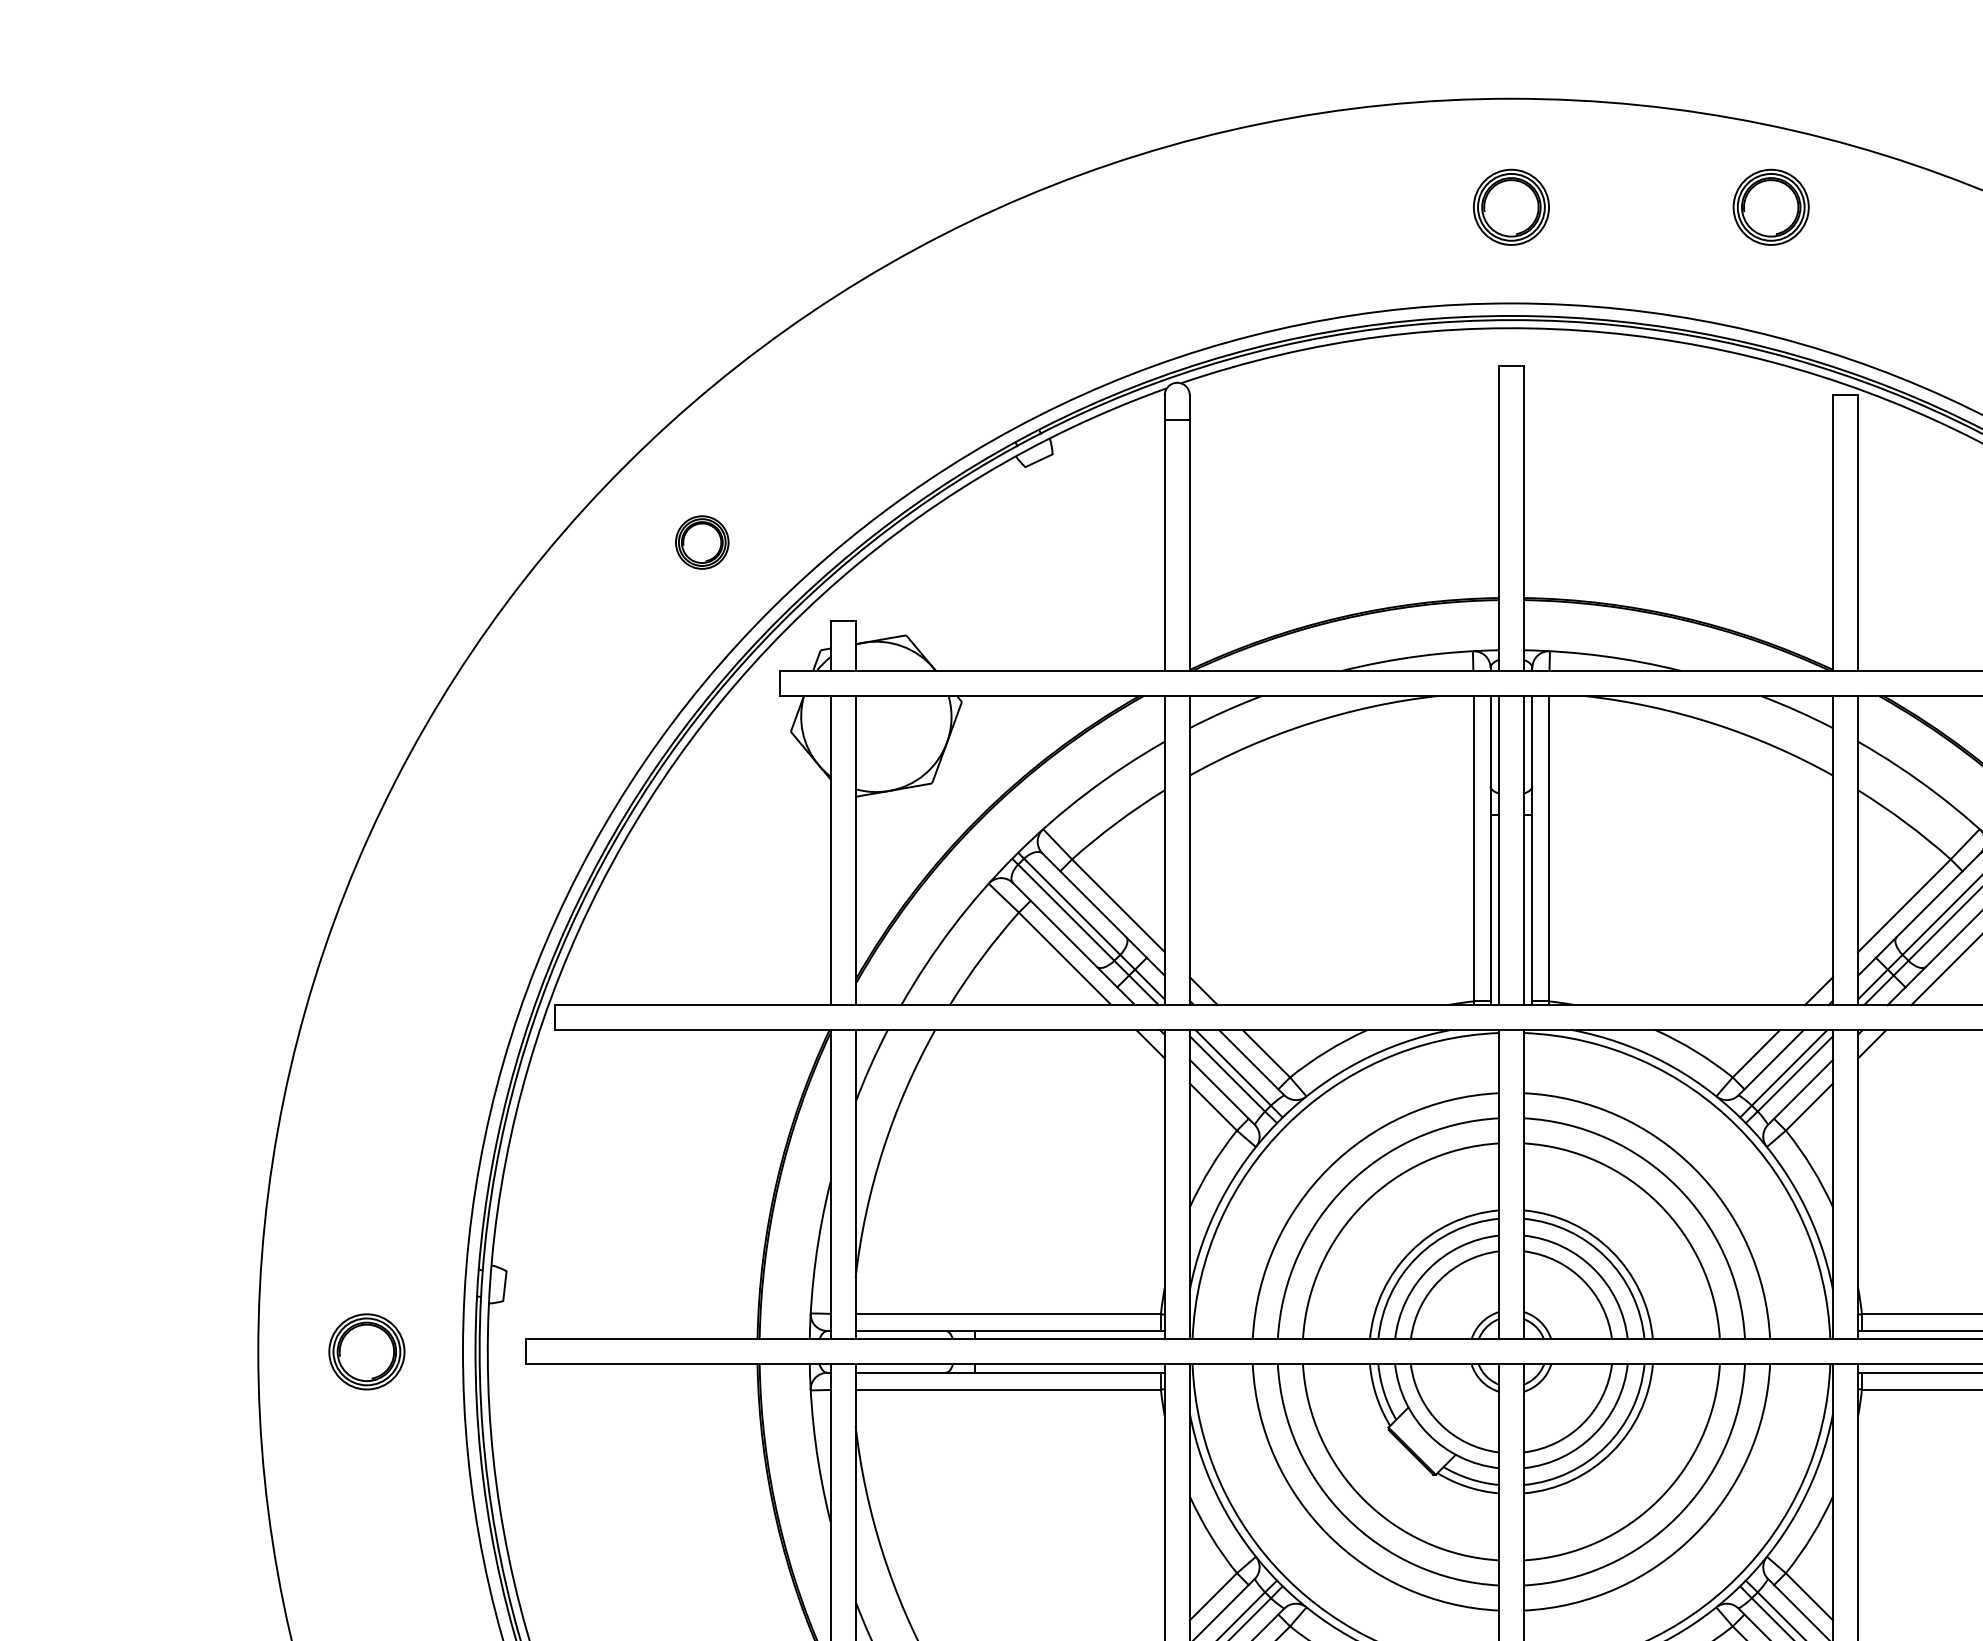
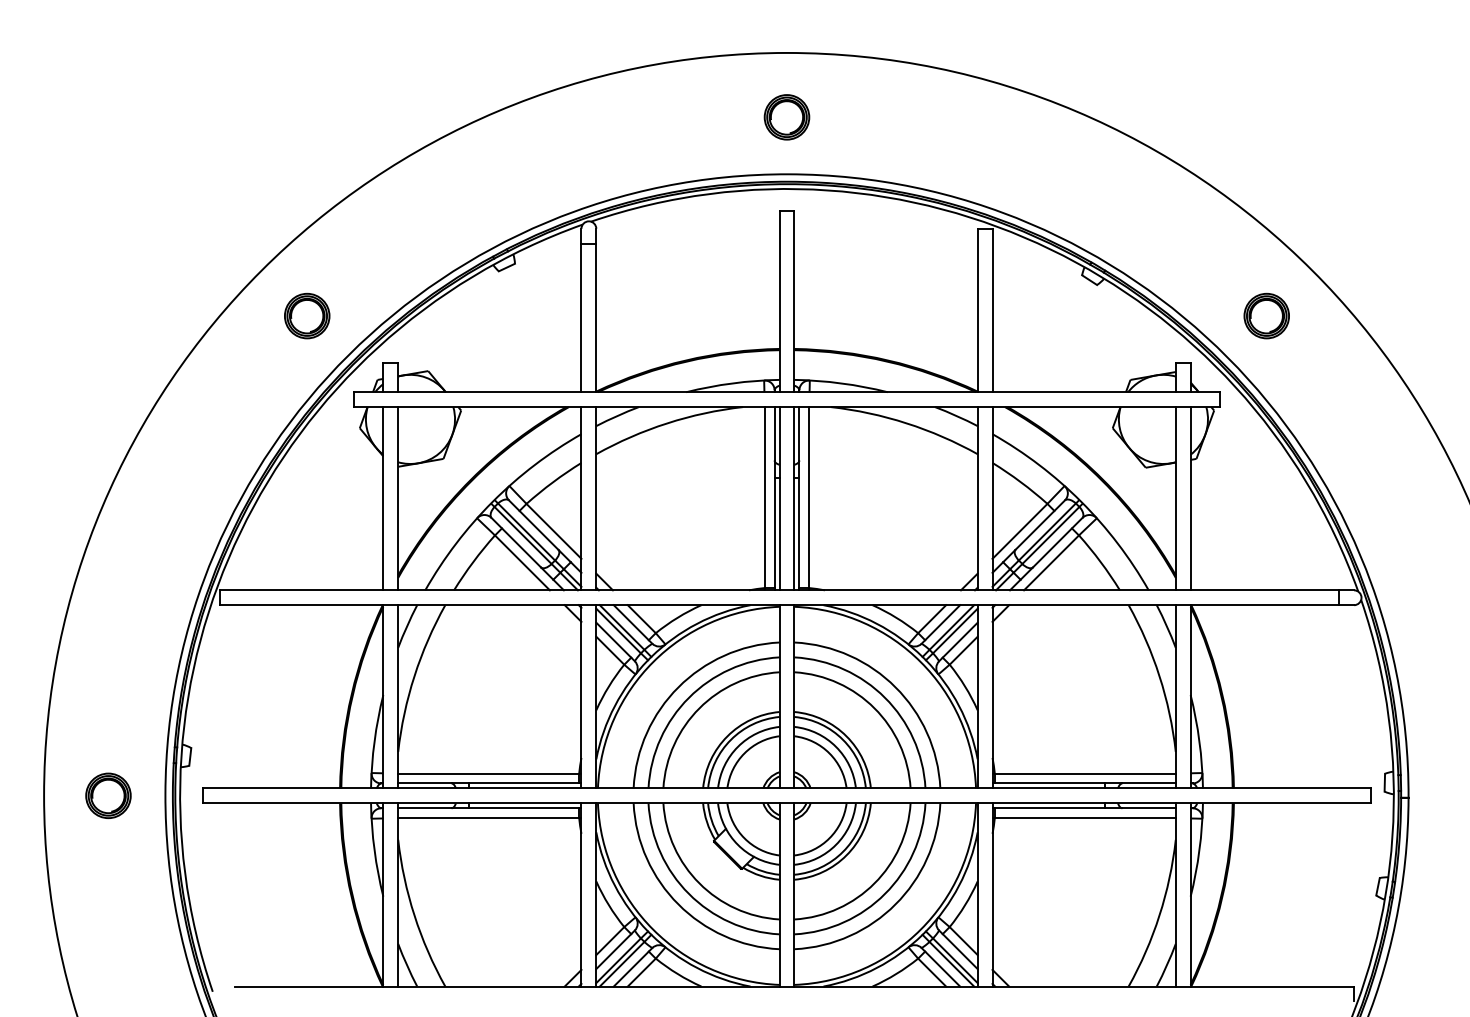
part: (1770, 207) -> (940, 117), removed
part: (702, 541) -> (307, 315), size x1.43

